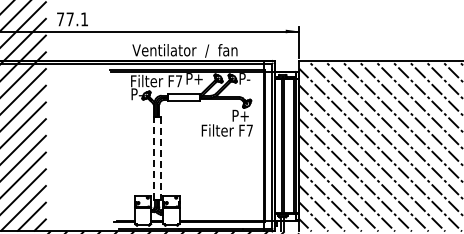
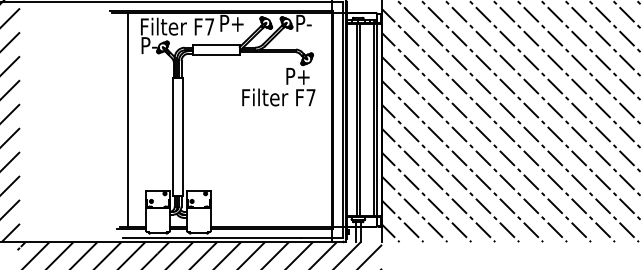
line: (122, 145) -> (128, 118), added
line: (153, 157) -> (173, 136), dashed -> solid
line: (160, 158) -> (183, 137), dashed -> solid

